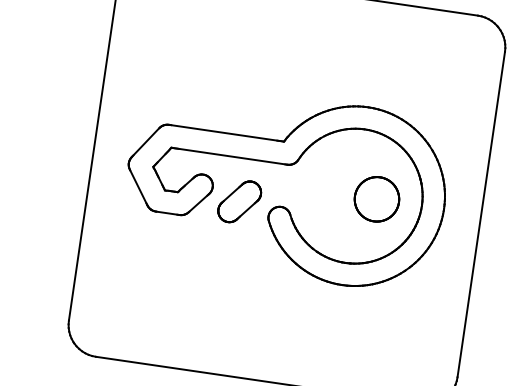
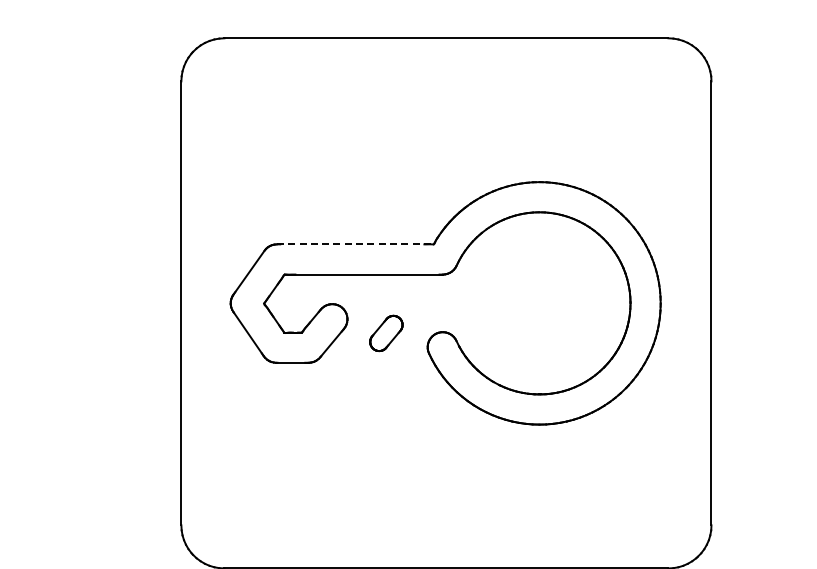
line: (226, 133) -> (355, 244), solid -> dashed
part: (377, 199) -> (569, 303), removed
part: (239, 201) -> (386, 333), size x0.6

